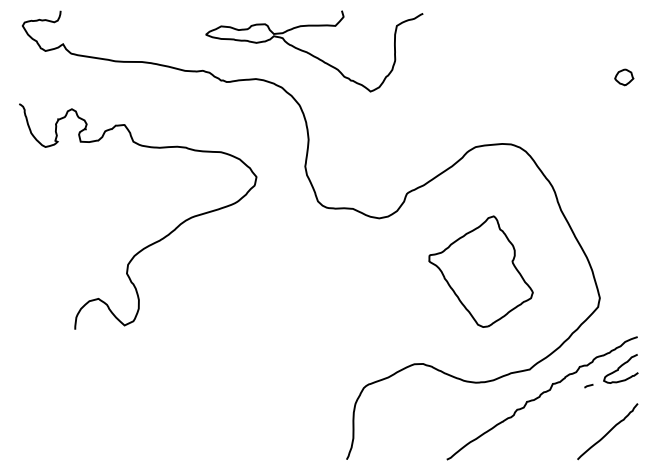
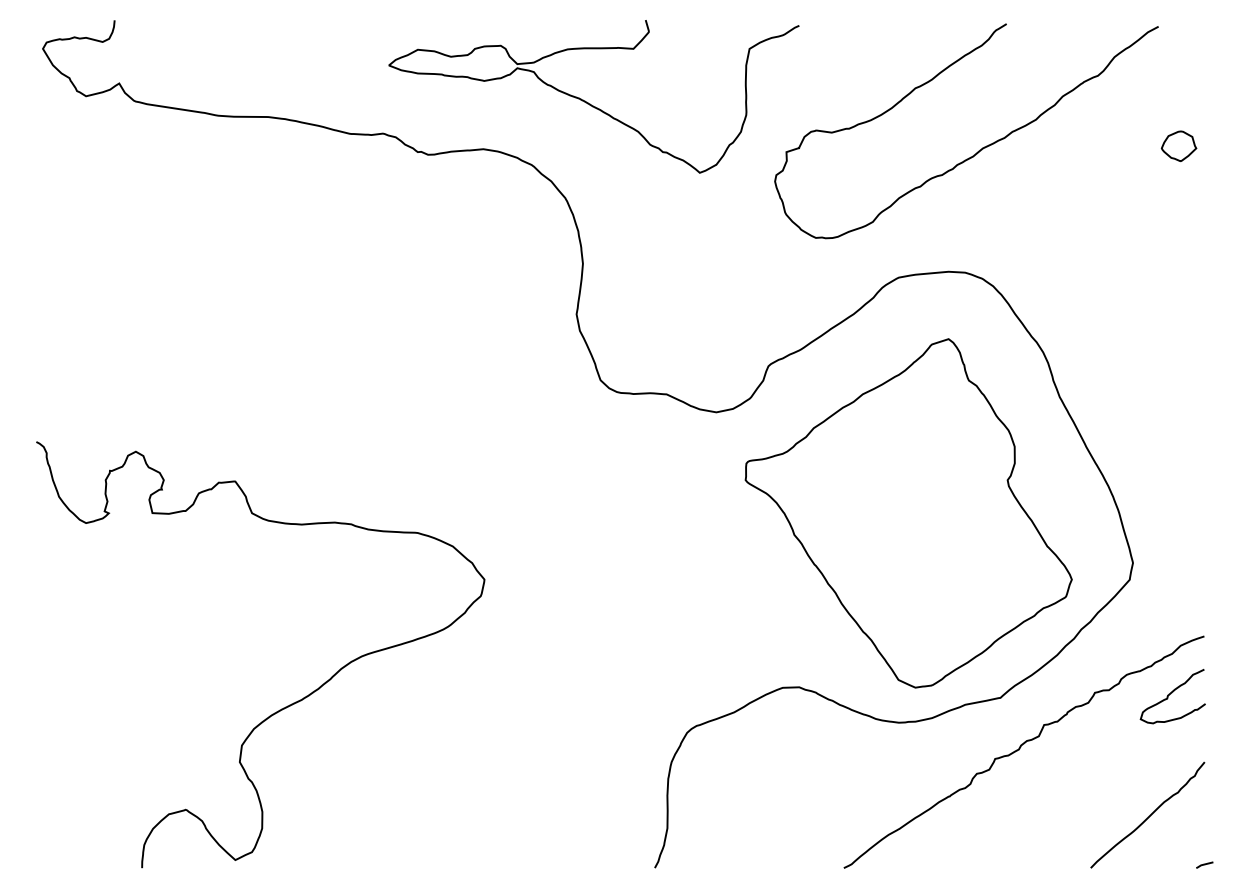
curve: (517, 79) -> (977, 150), added
curve: (151, 243) -> (286, 705), moved
part: (480, 271) -> (907, 512), size x1.67
line: (588, 386) -> (1204, 865), moved

